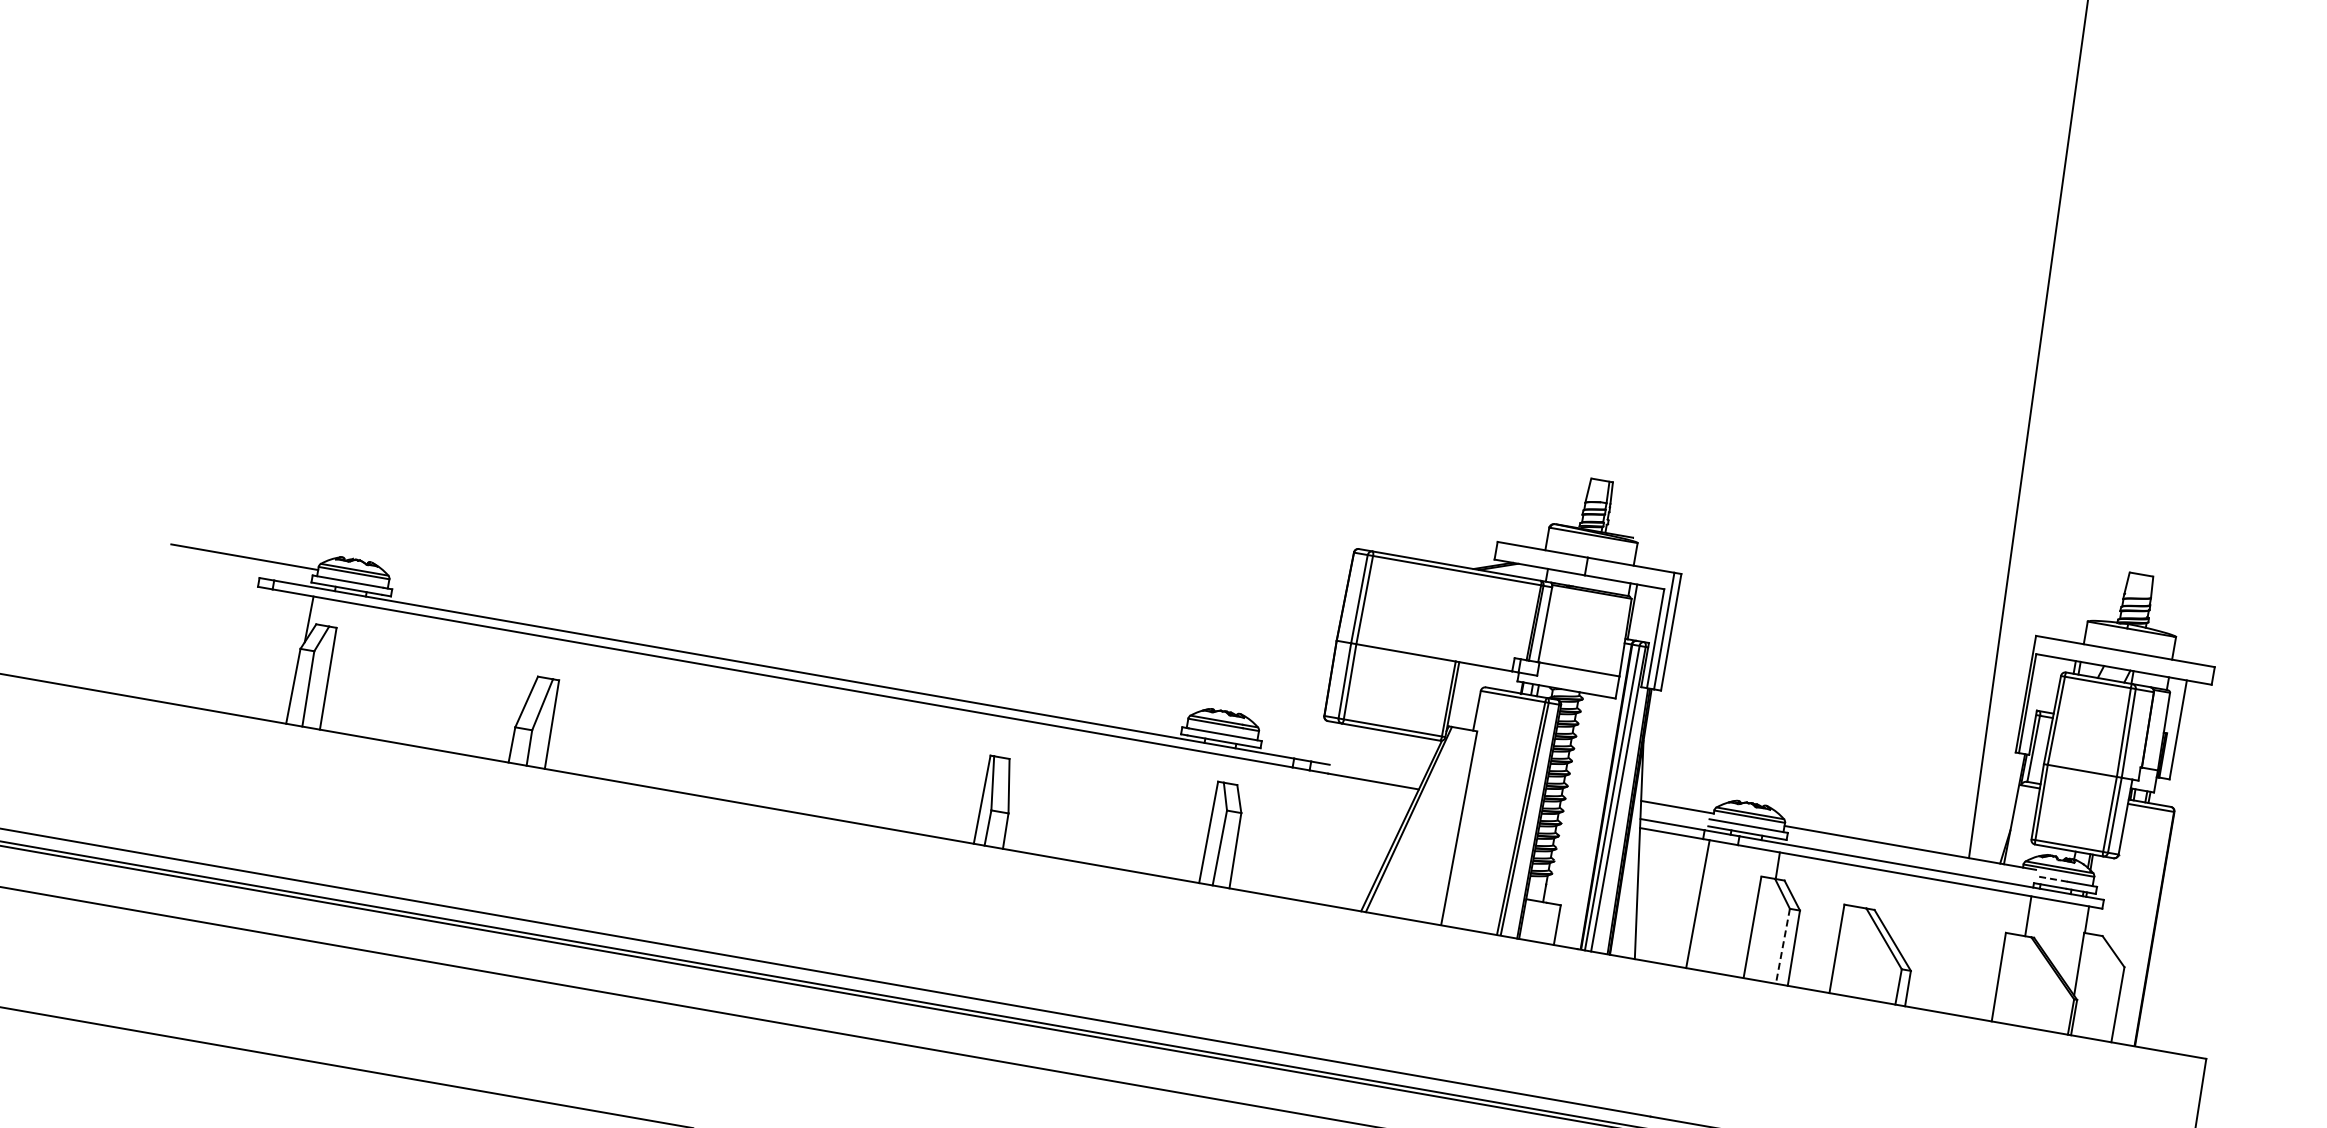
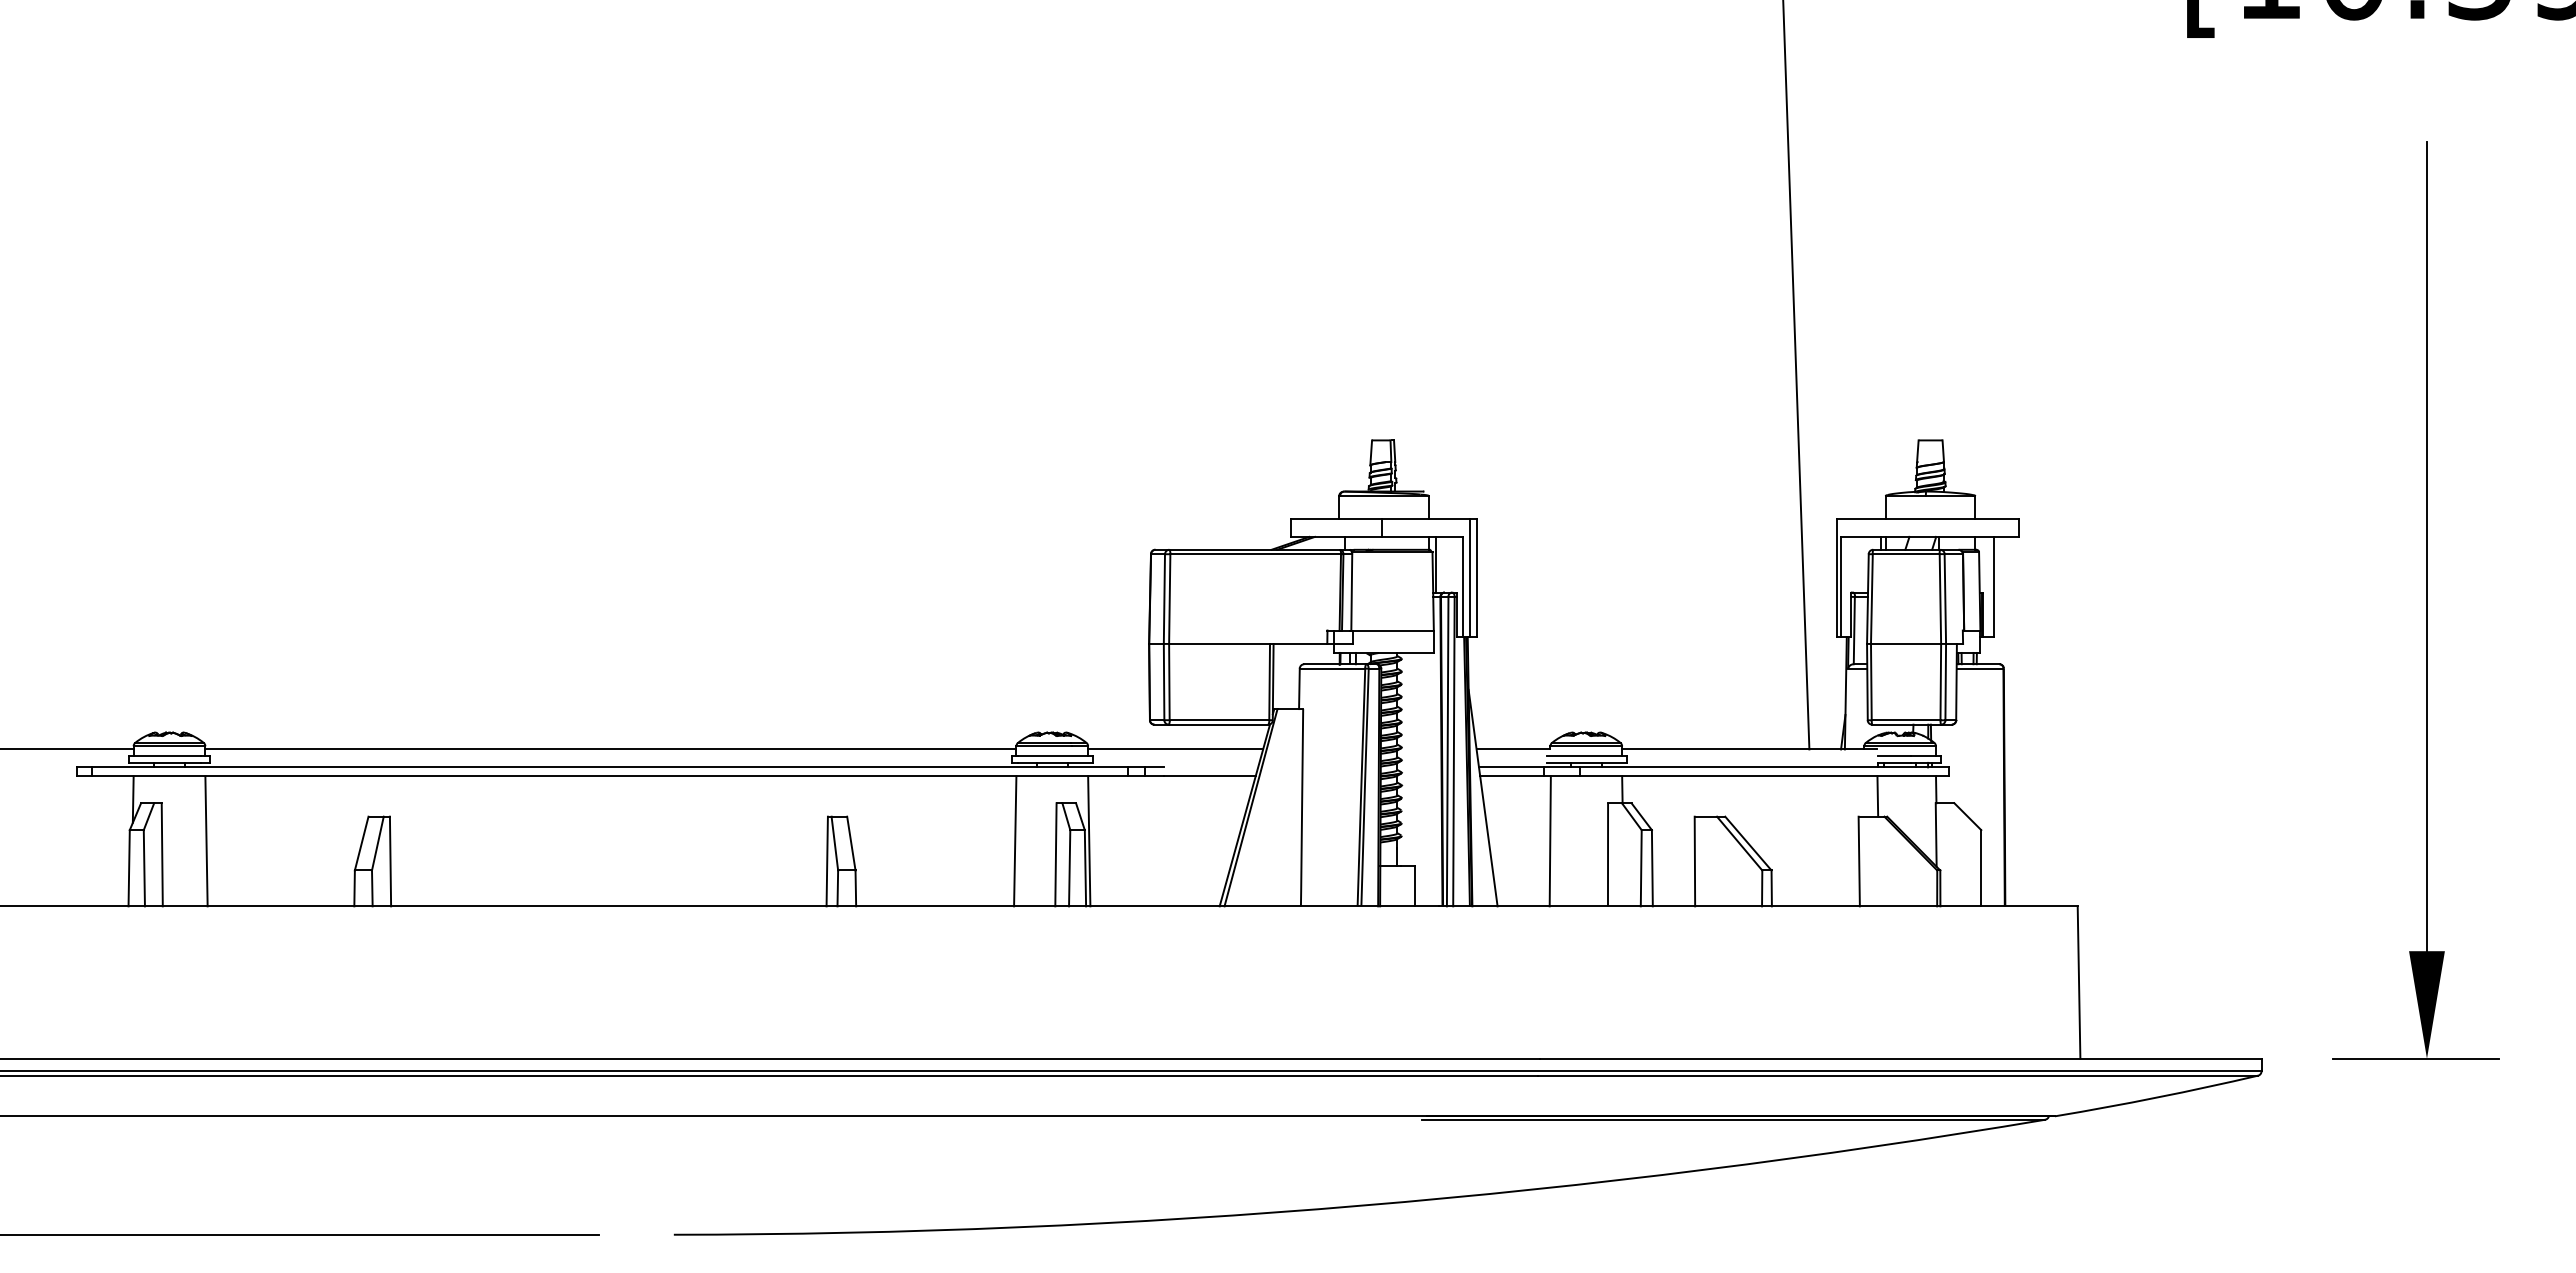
line: (787, 652) -> (610, 749), added
line: (374, 673) -> (206, 841), added
line: (1344, 749) -> (1175, 749), added
line: (1171, 812) -> (1015, 841), added
line: (1243, 825) -> (1089, 841), added
line: (2050, 878) -> (1893, 755), dashed -> solid
line: (1783, 946) -> (1641, 868), dashed -> solid

